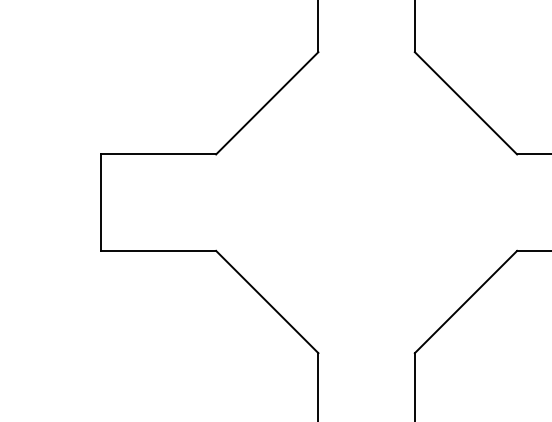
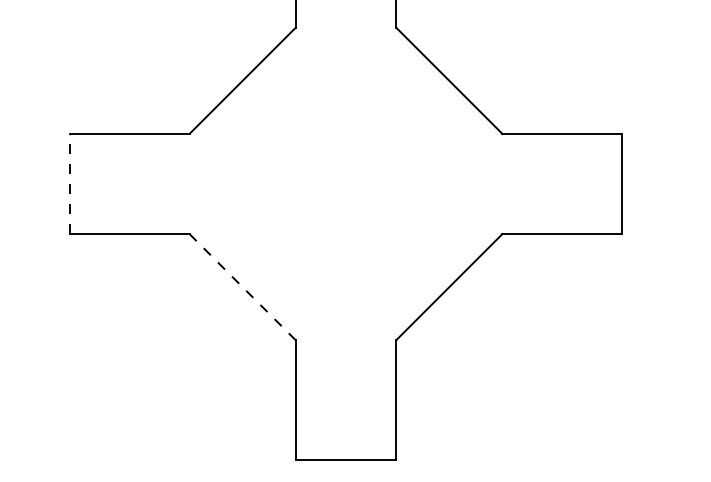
line: (101, 202) -> (70, 183), solid -> dashed
line: (267, 301) -> (242, 286), solid -> dashed

